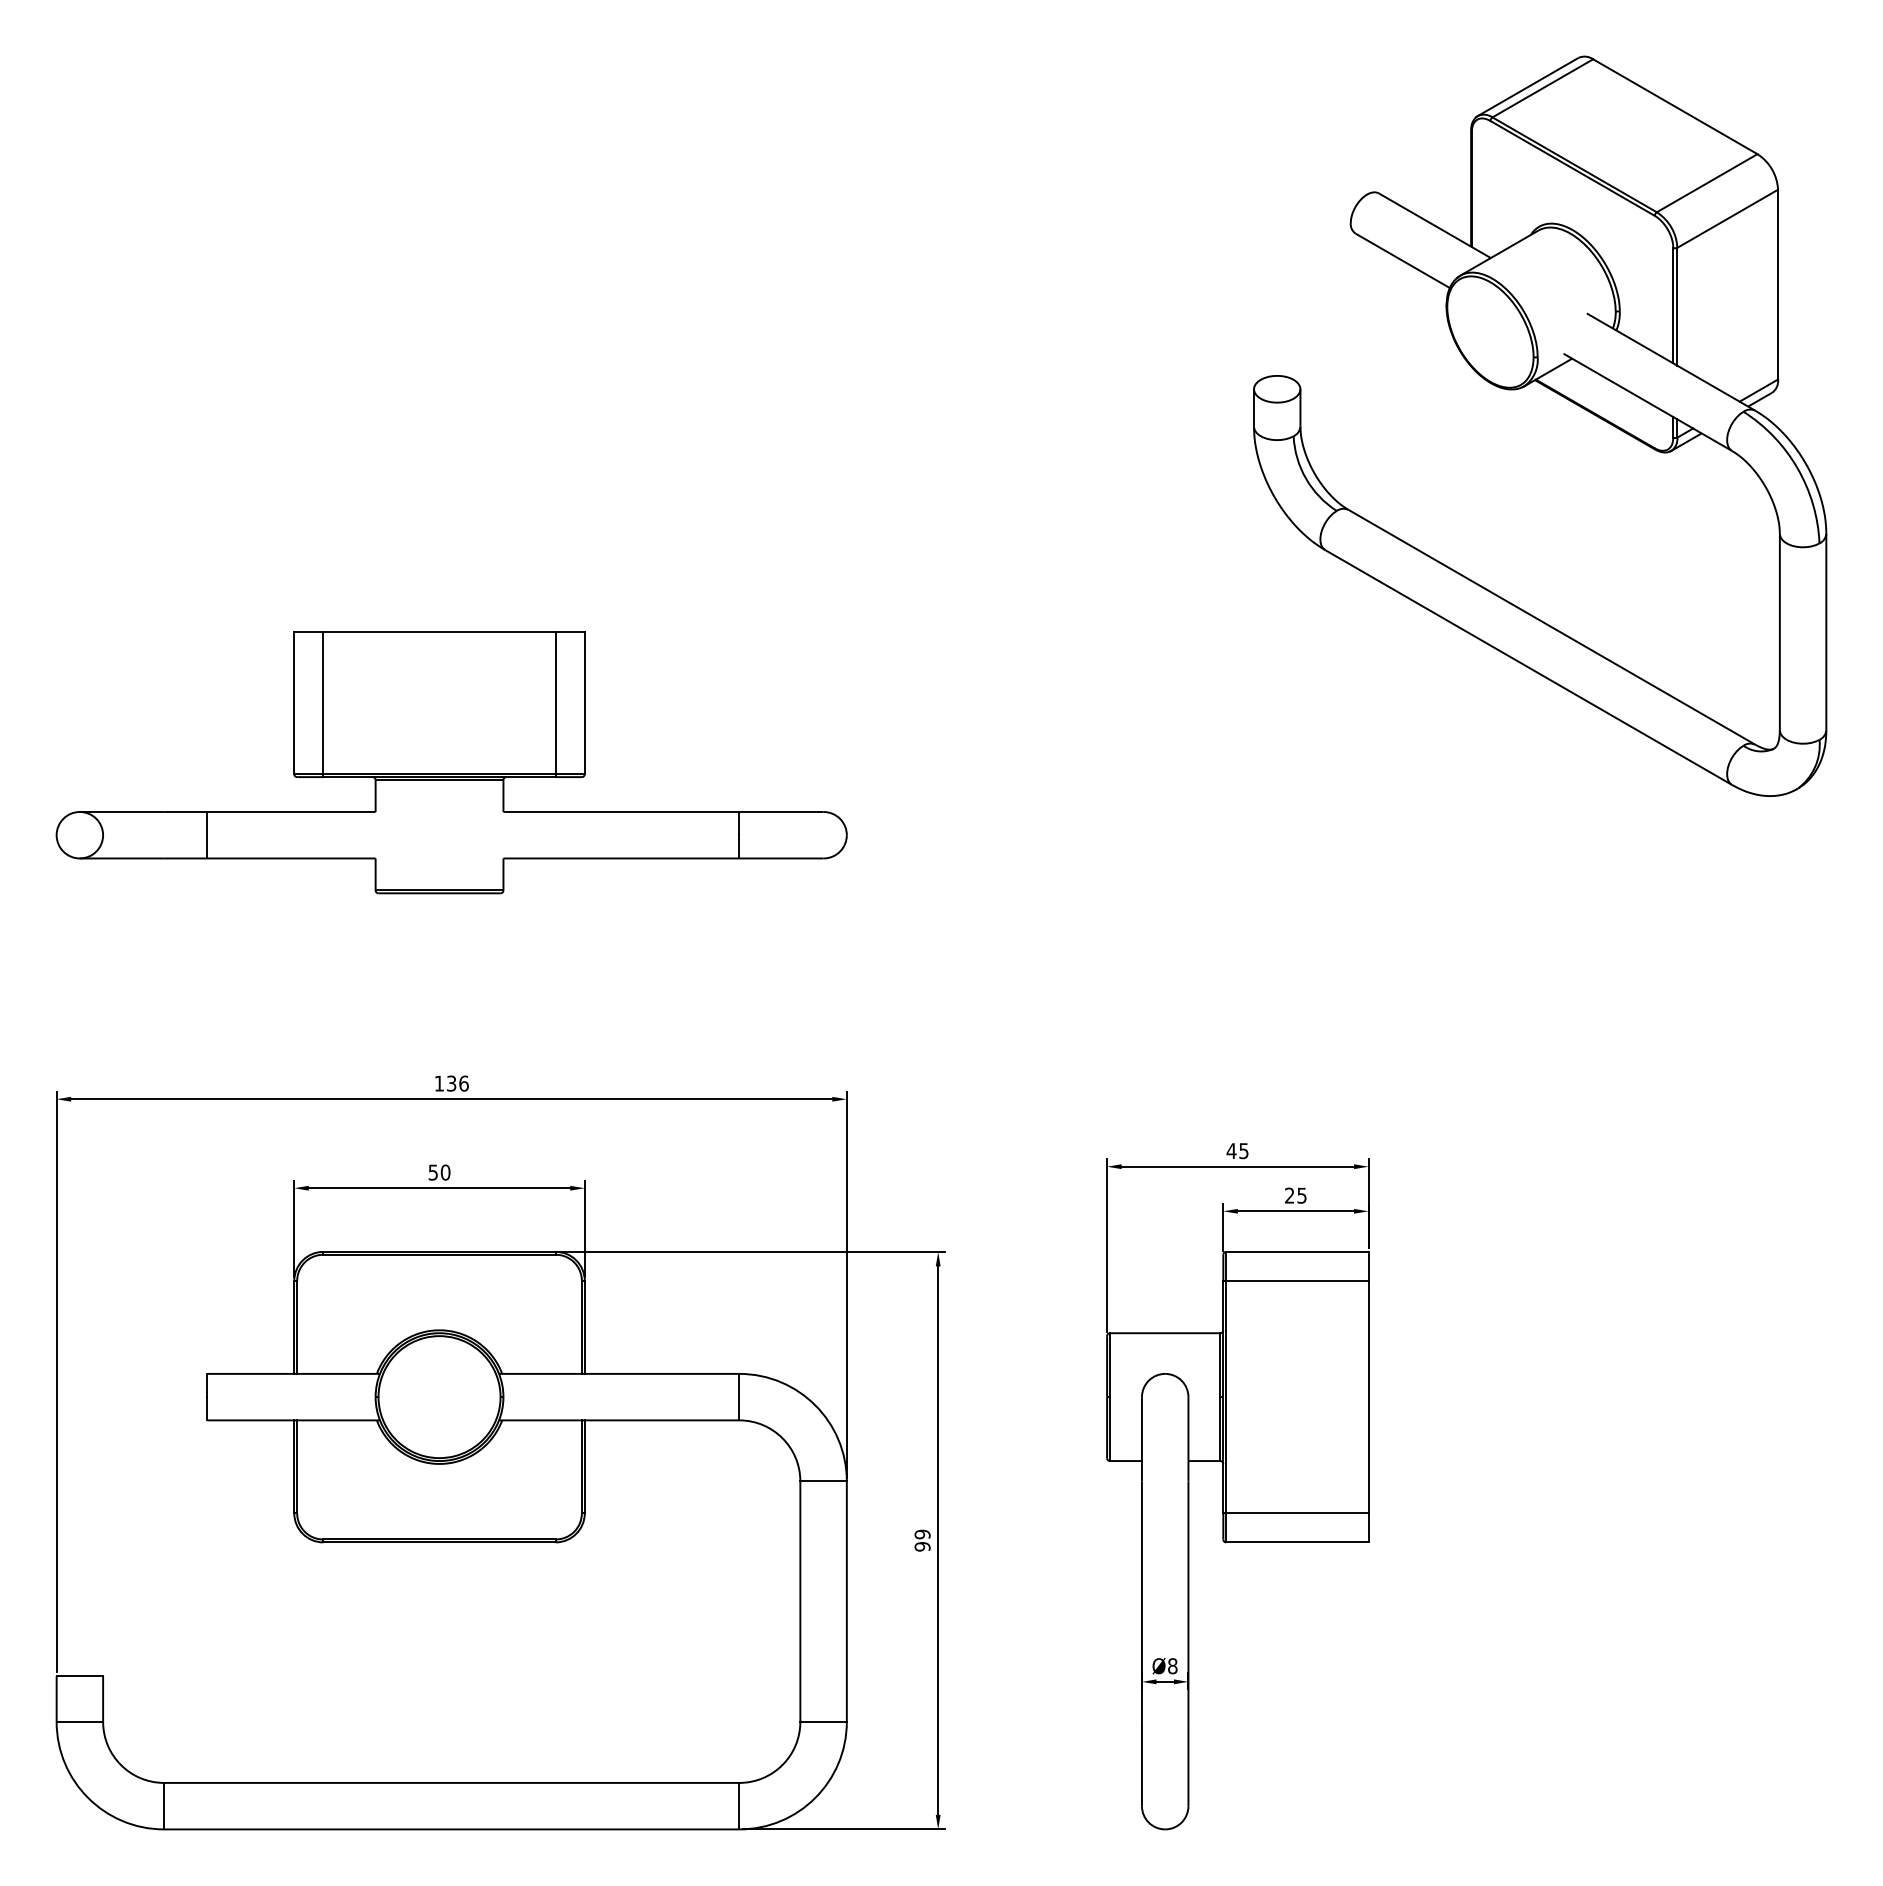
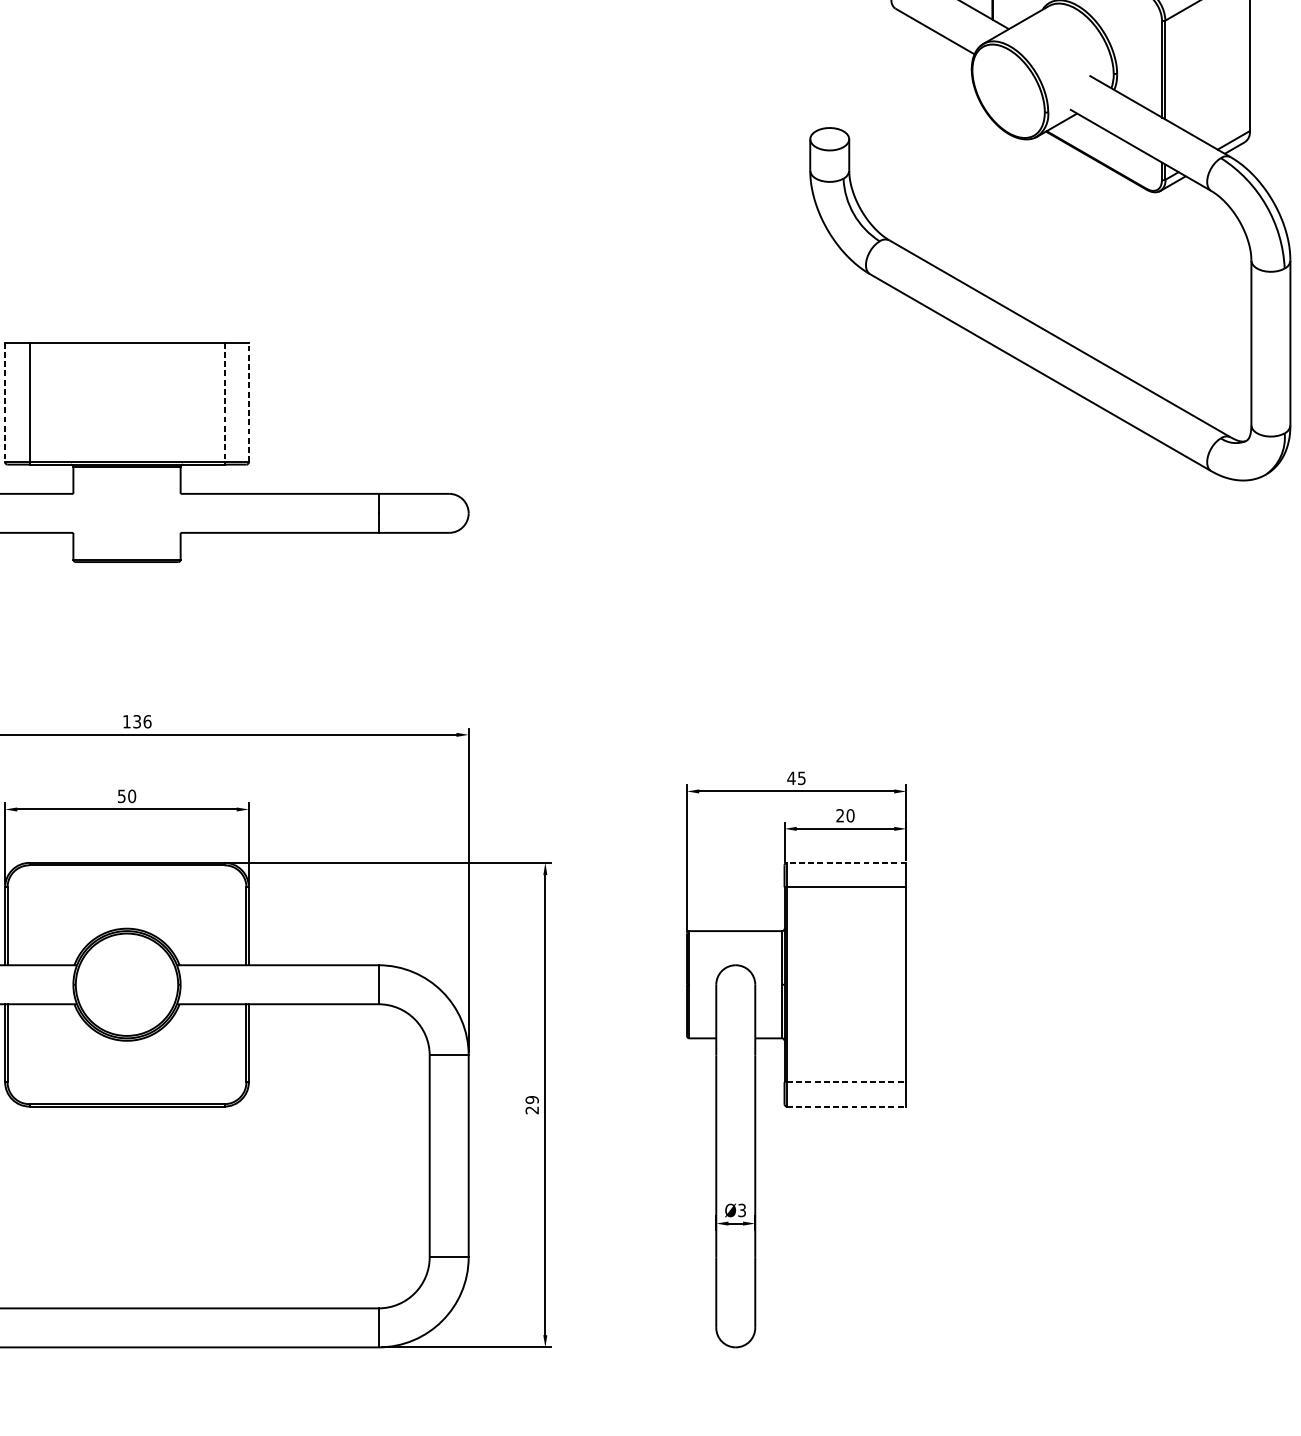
line: (584, 702) -> (248, 402), solid -> dashed
line: (294, 703) -> (5, 402), solid -> dashed
line: (555, 703) -> (224, 402), solid -> dashed
text: (1301, 1195) -> (850, 815), 25 -> 20
line: (1296, 1251) -> (845, 862), solid -> dashed
line: (1297, 1513) -> (846, 1082), solid -> dashed
line: (1297, 1542) -> (846, 1106), solid -> dashed
text: (922, 1546) -> (532, 1110), 99 -> 29
text: (1172, 1666) -> (741, 1210), Ø8 -> Ø3

